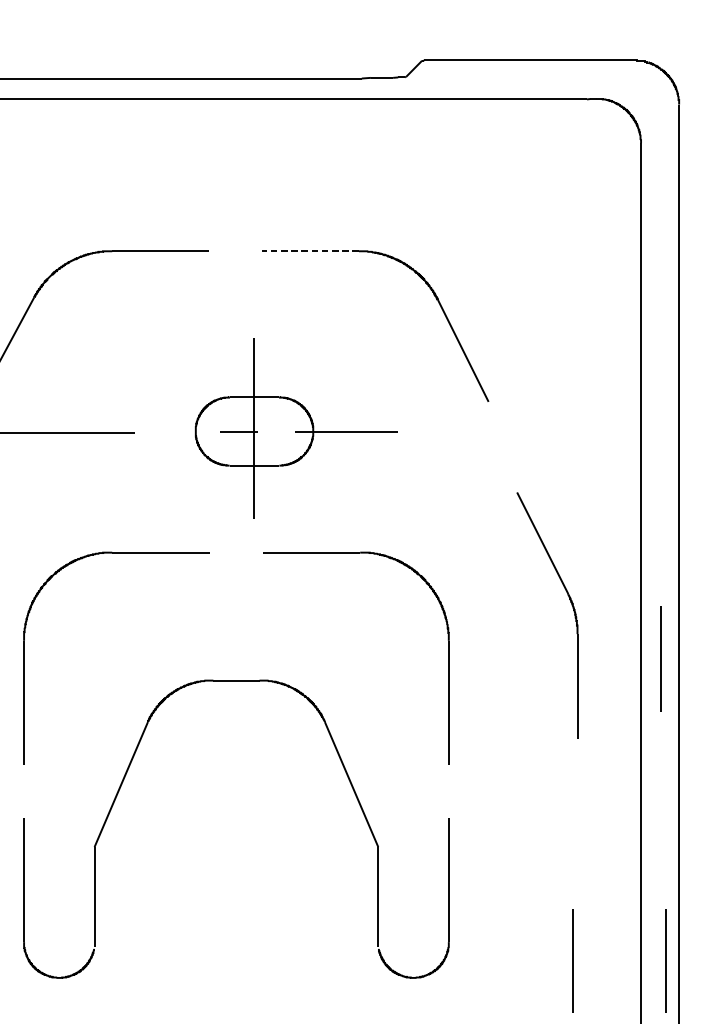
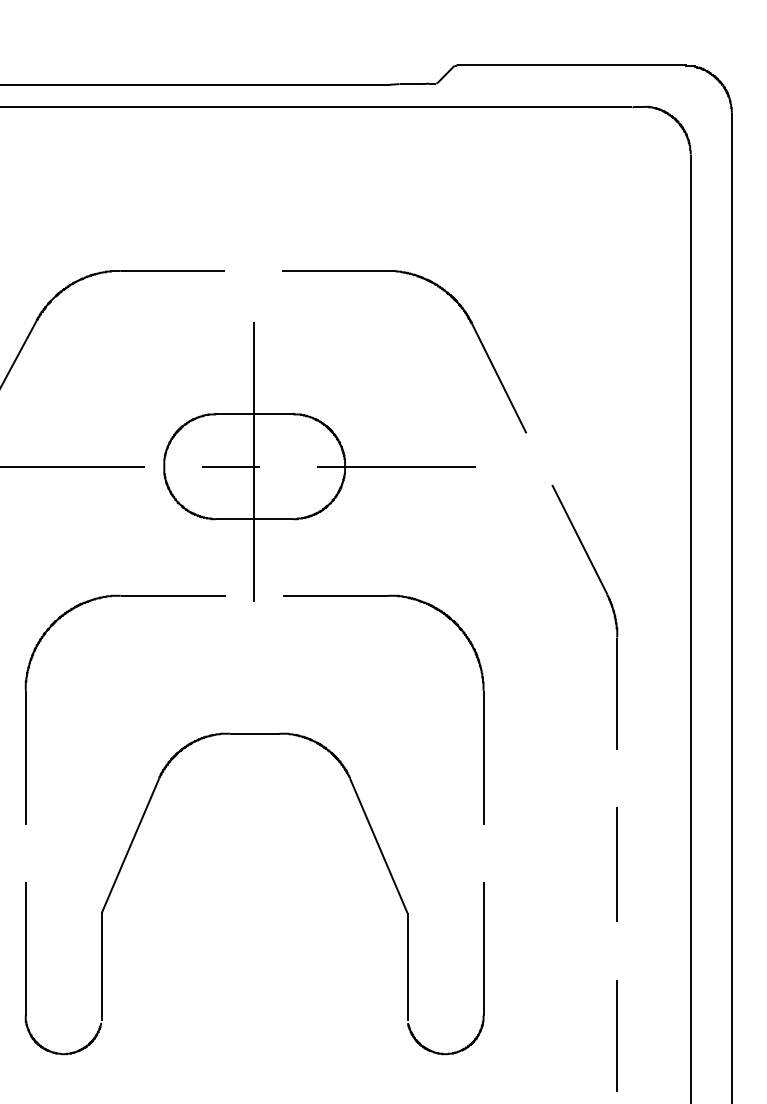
line: (309, 251) -> (333, 271), dashed -> solid
part: (296, 428) -> (319, 461), size x1.43
part: (571, 605) -> (610, 606), moved
line: (660, 659) -> (616, 864), moved
line: (664, 960) -> (716, 1035), removed

